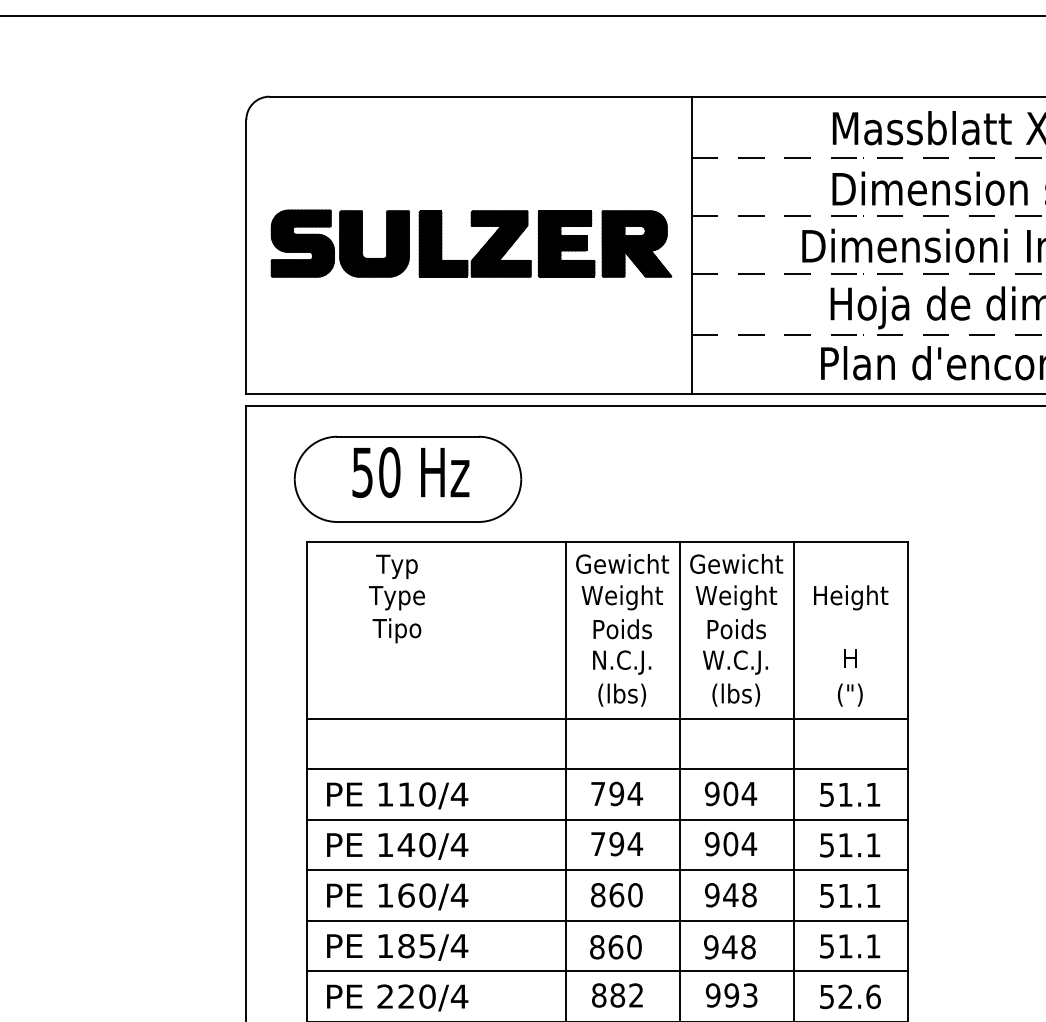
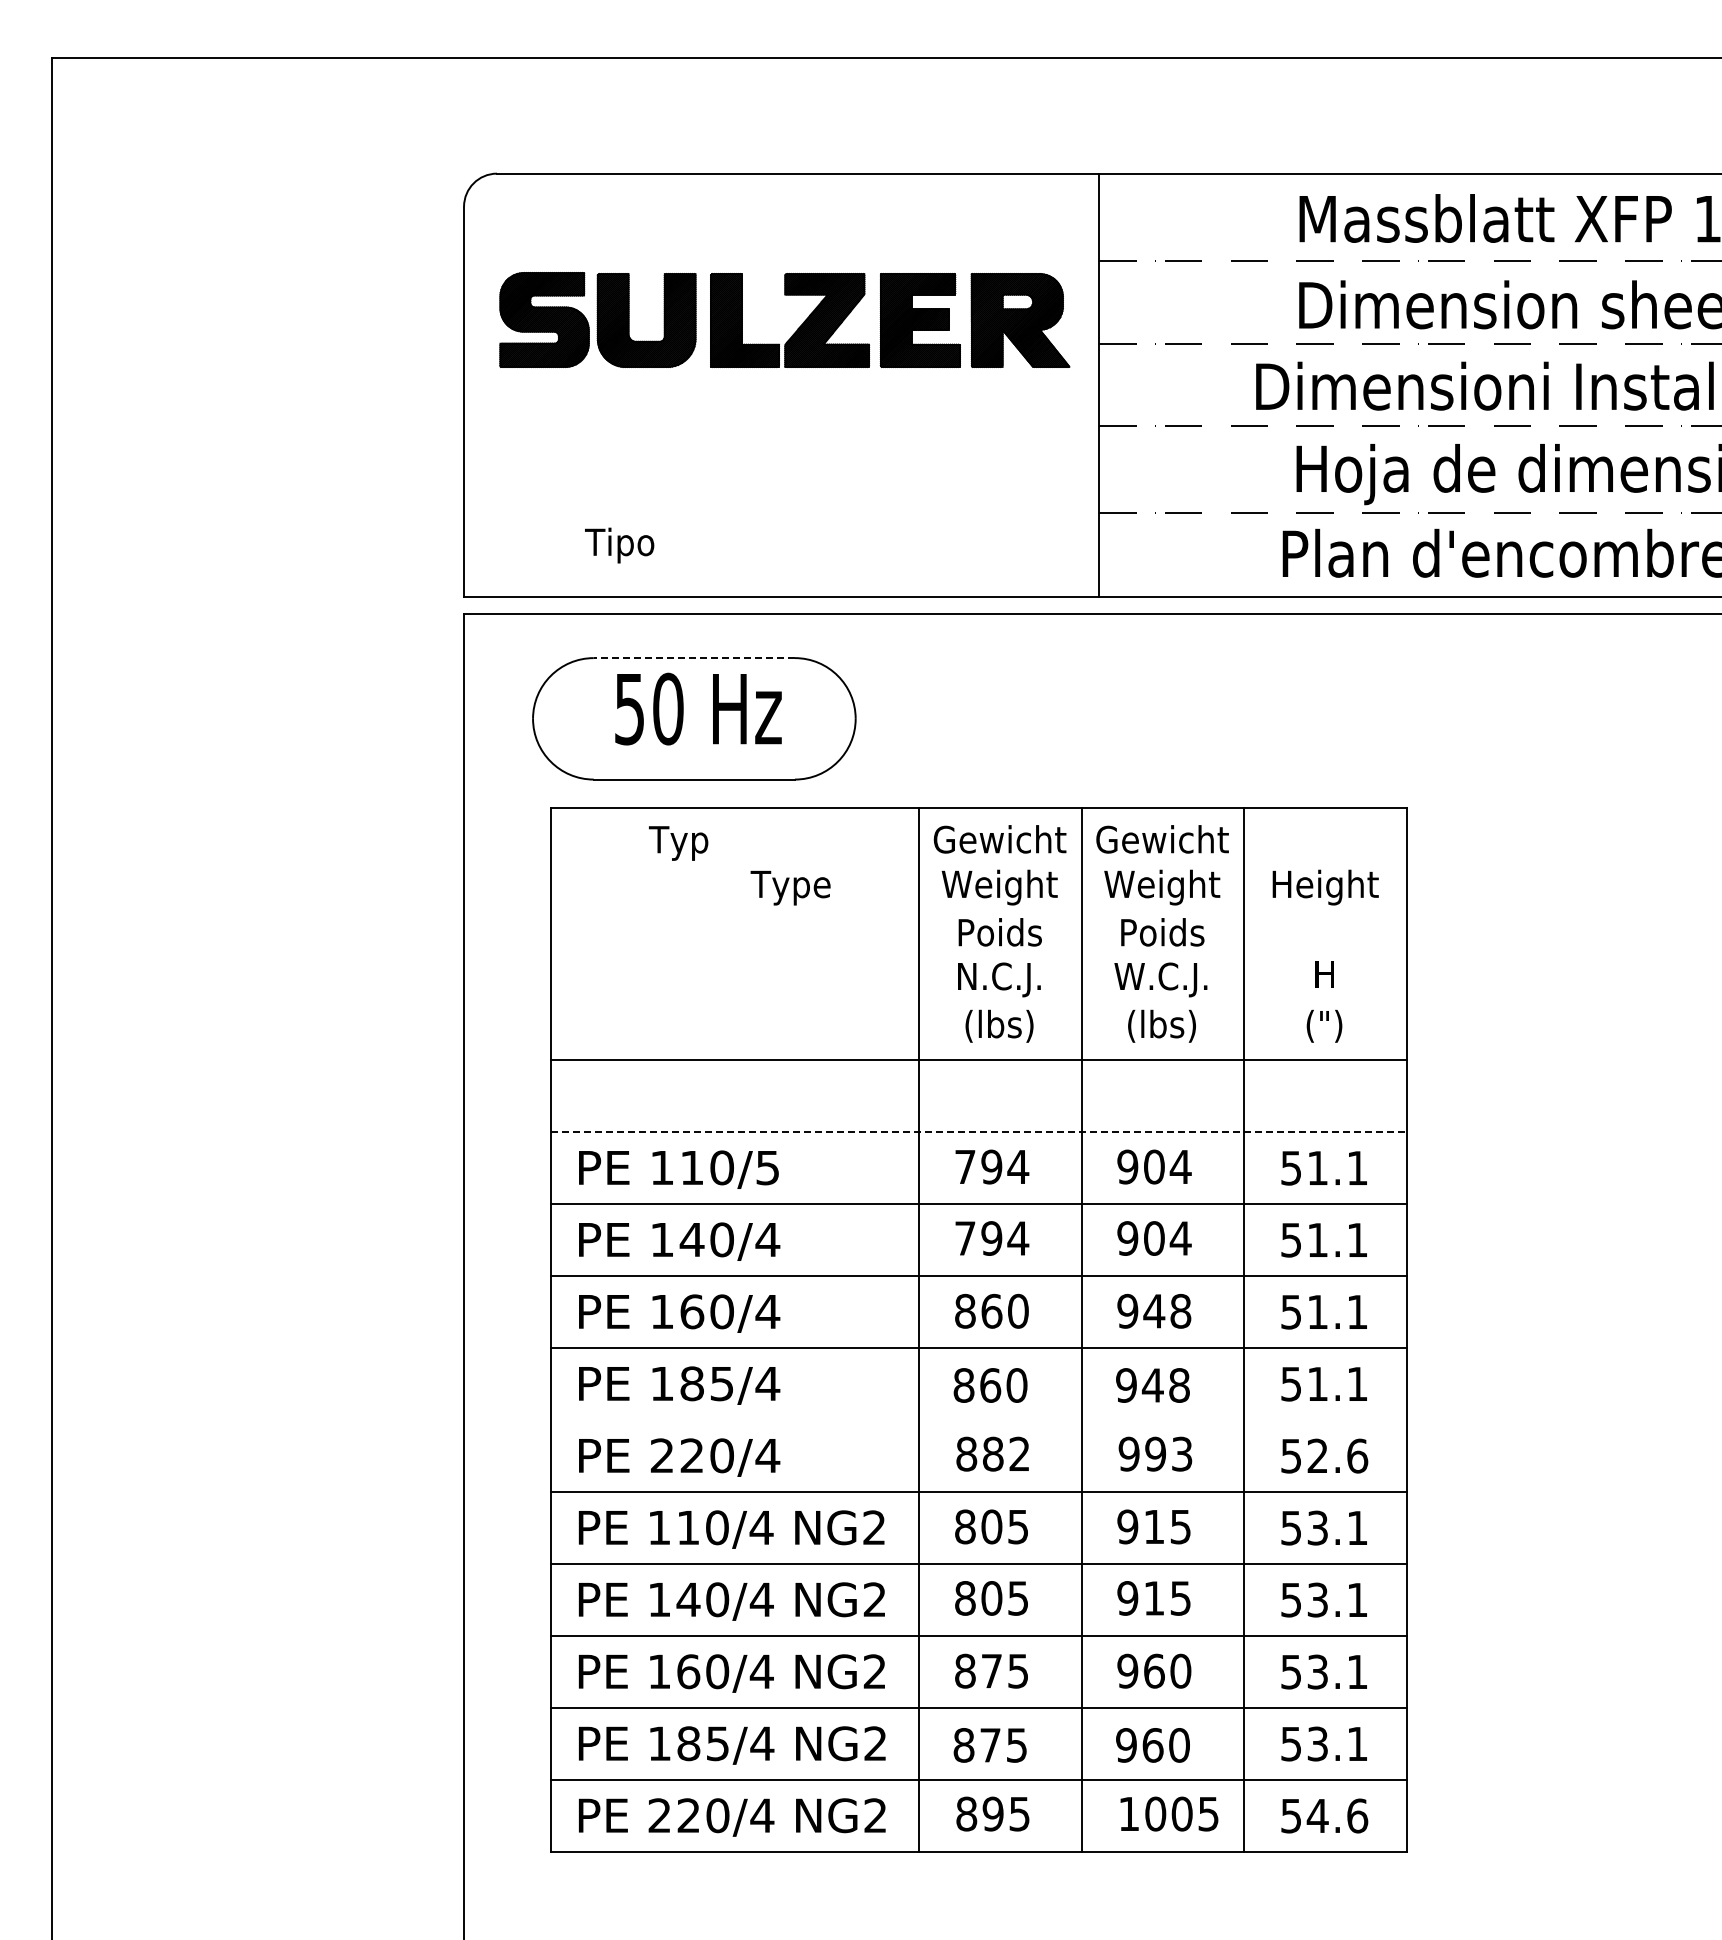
part: (480, 249) -> (797, 328), moved
line: (408, 437) -> (694, 658), solid -> dashed
text: (396, 597) -> (790, 887), moved
text: (396, 630) -> (619, 545), moved
line: (607, 769) -> (978, 1131), solid -> dashed
text: (459, 794) -> (767, 1168), 110/4 -> 110/5
line: (607, 971) -> (978, 1419), removed

